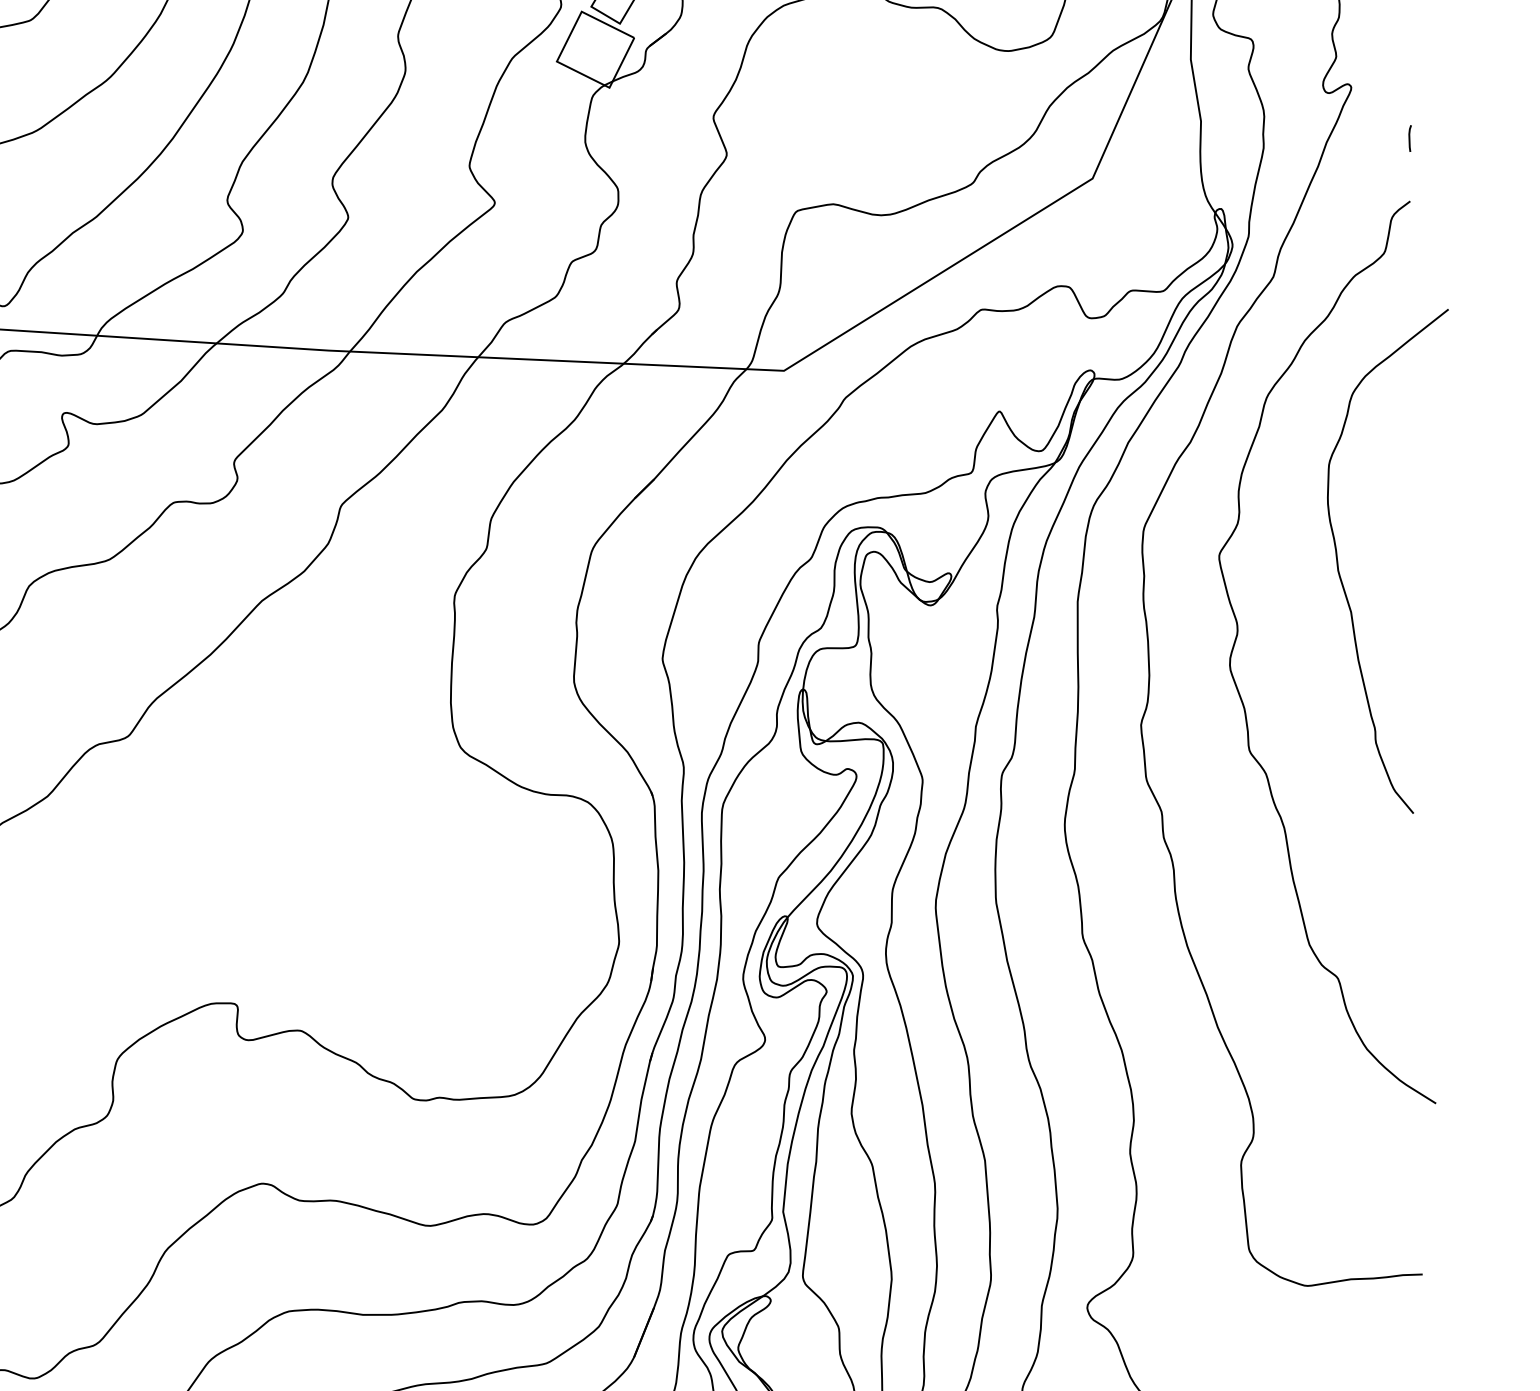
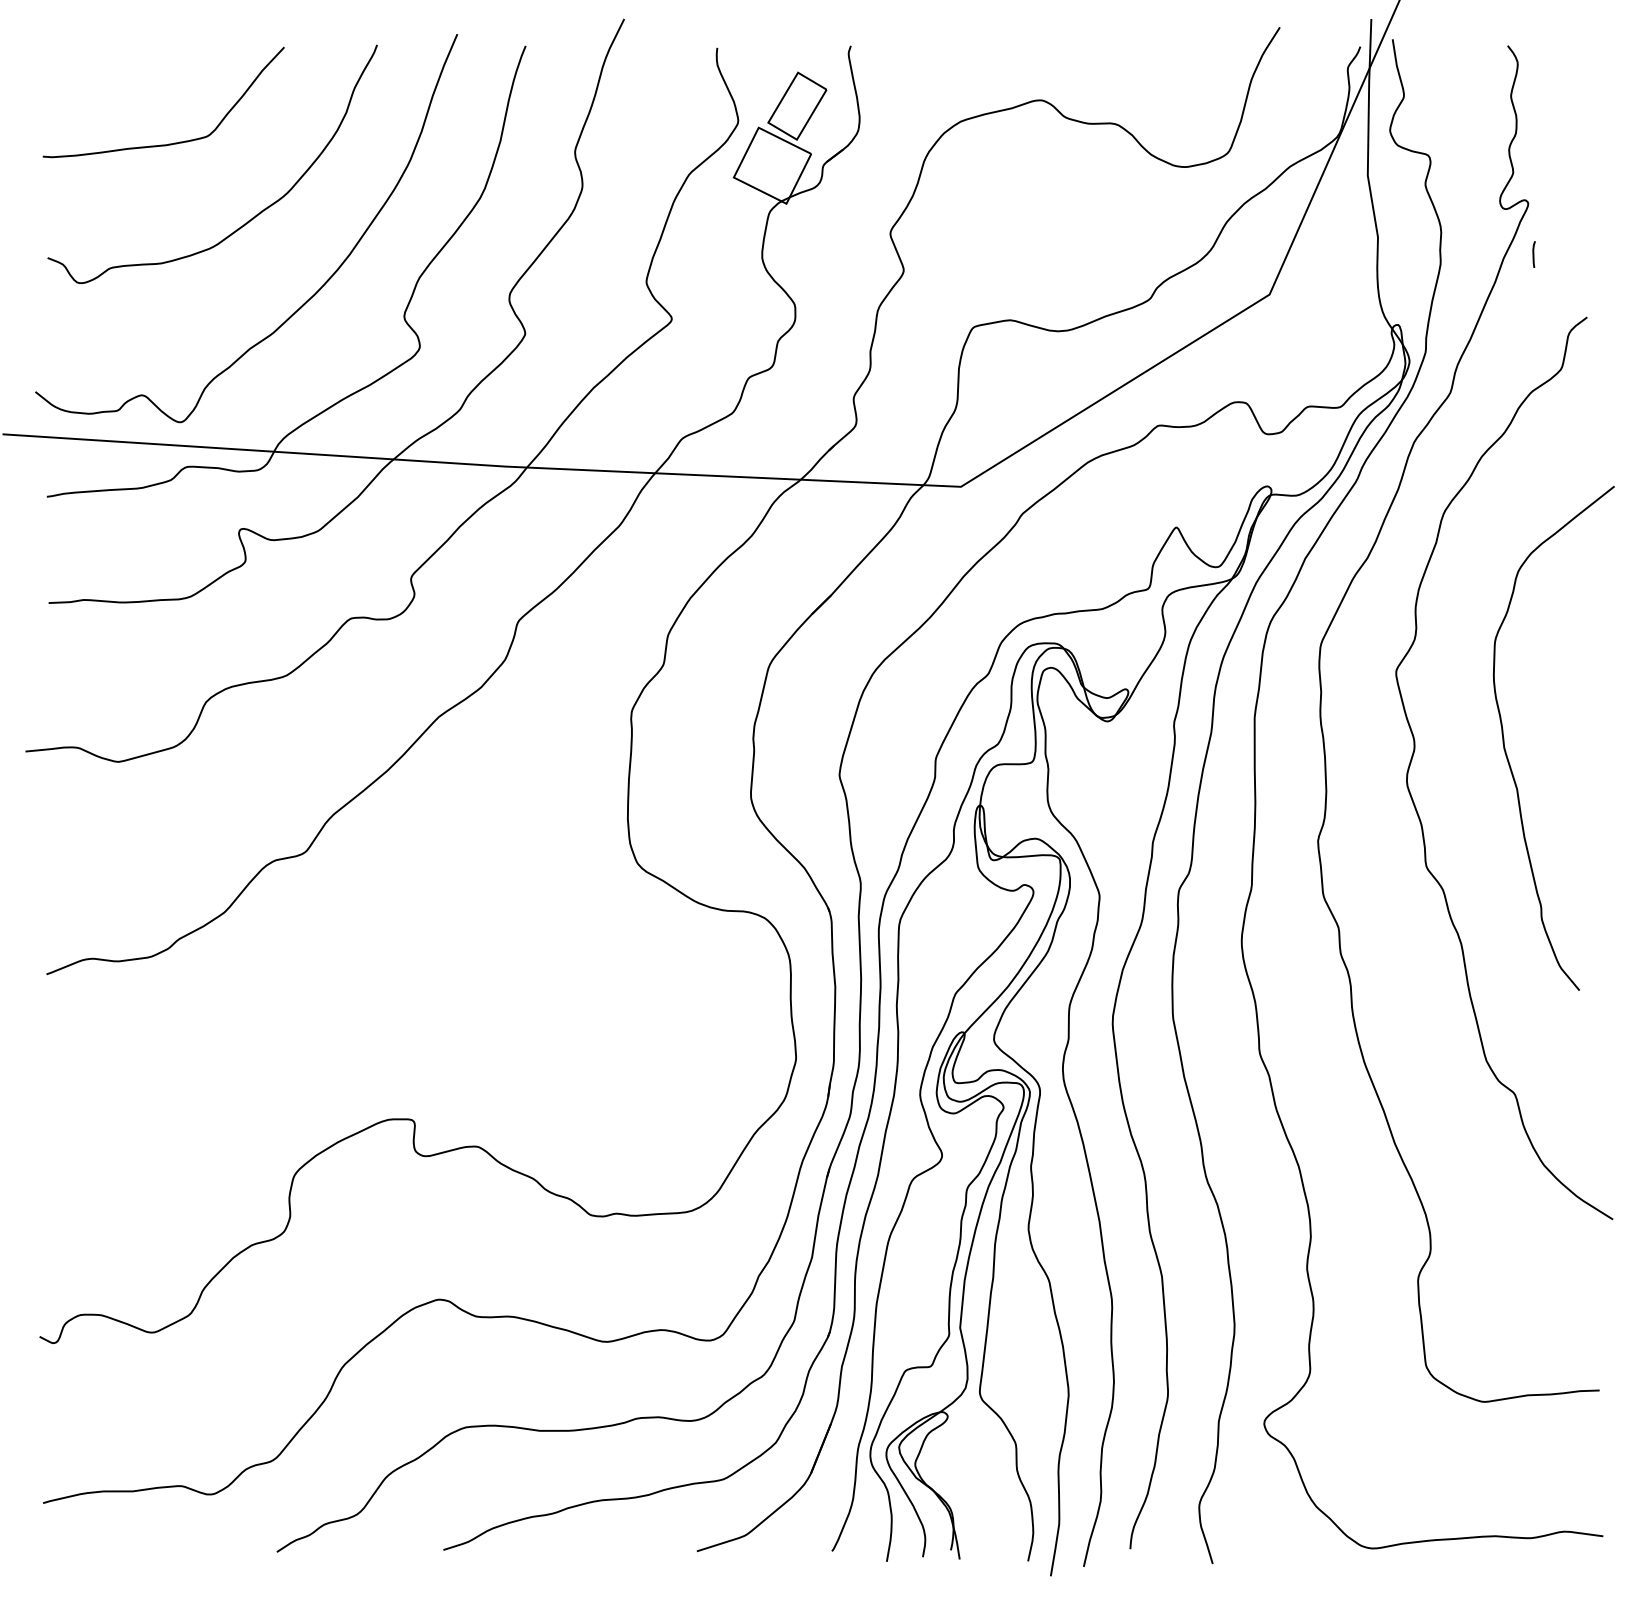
line: (1409, 138) -> (1533, 254), moved
curve: (1341, 577) -> (1507, 754), moved

